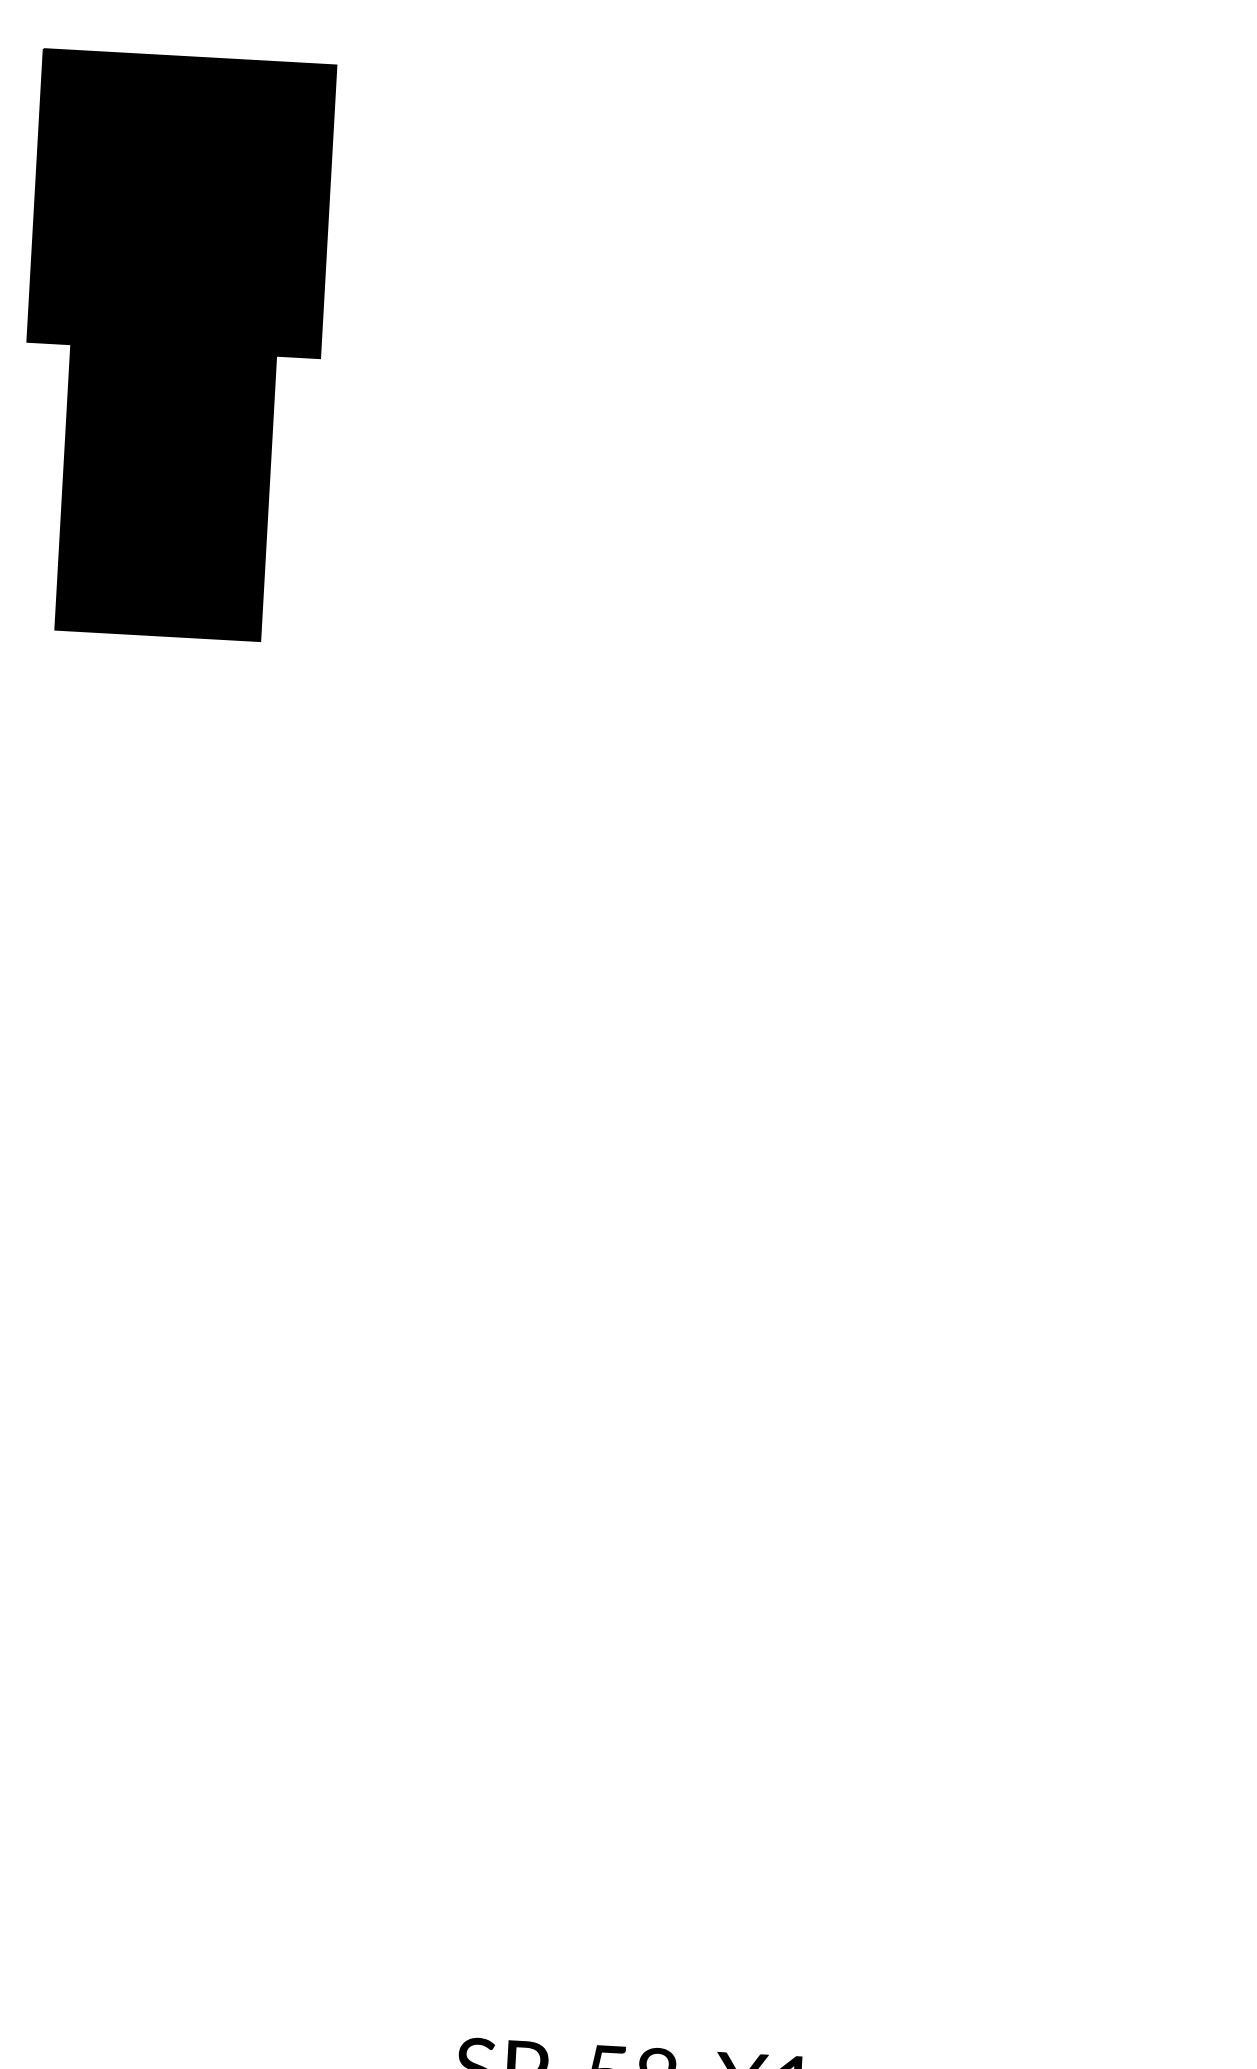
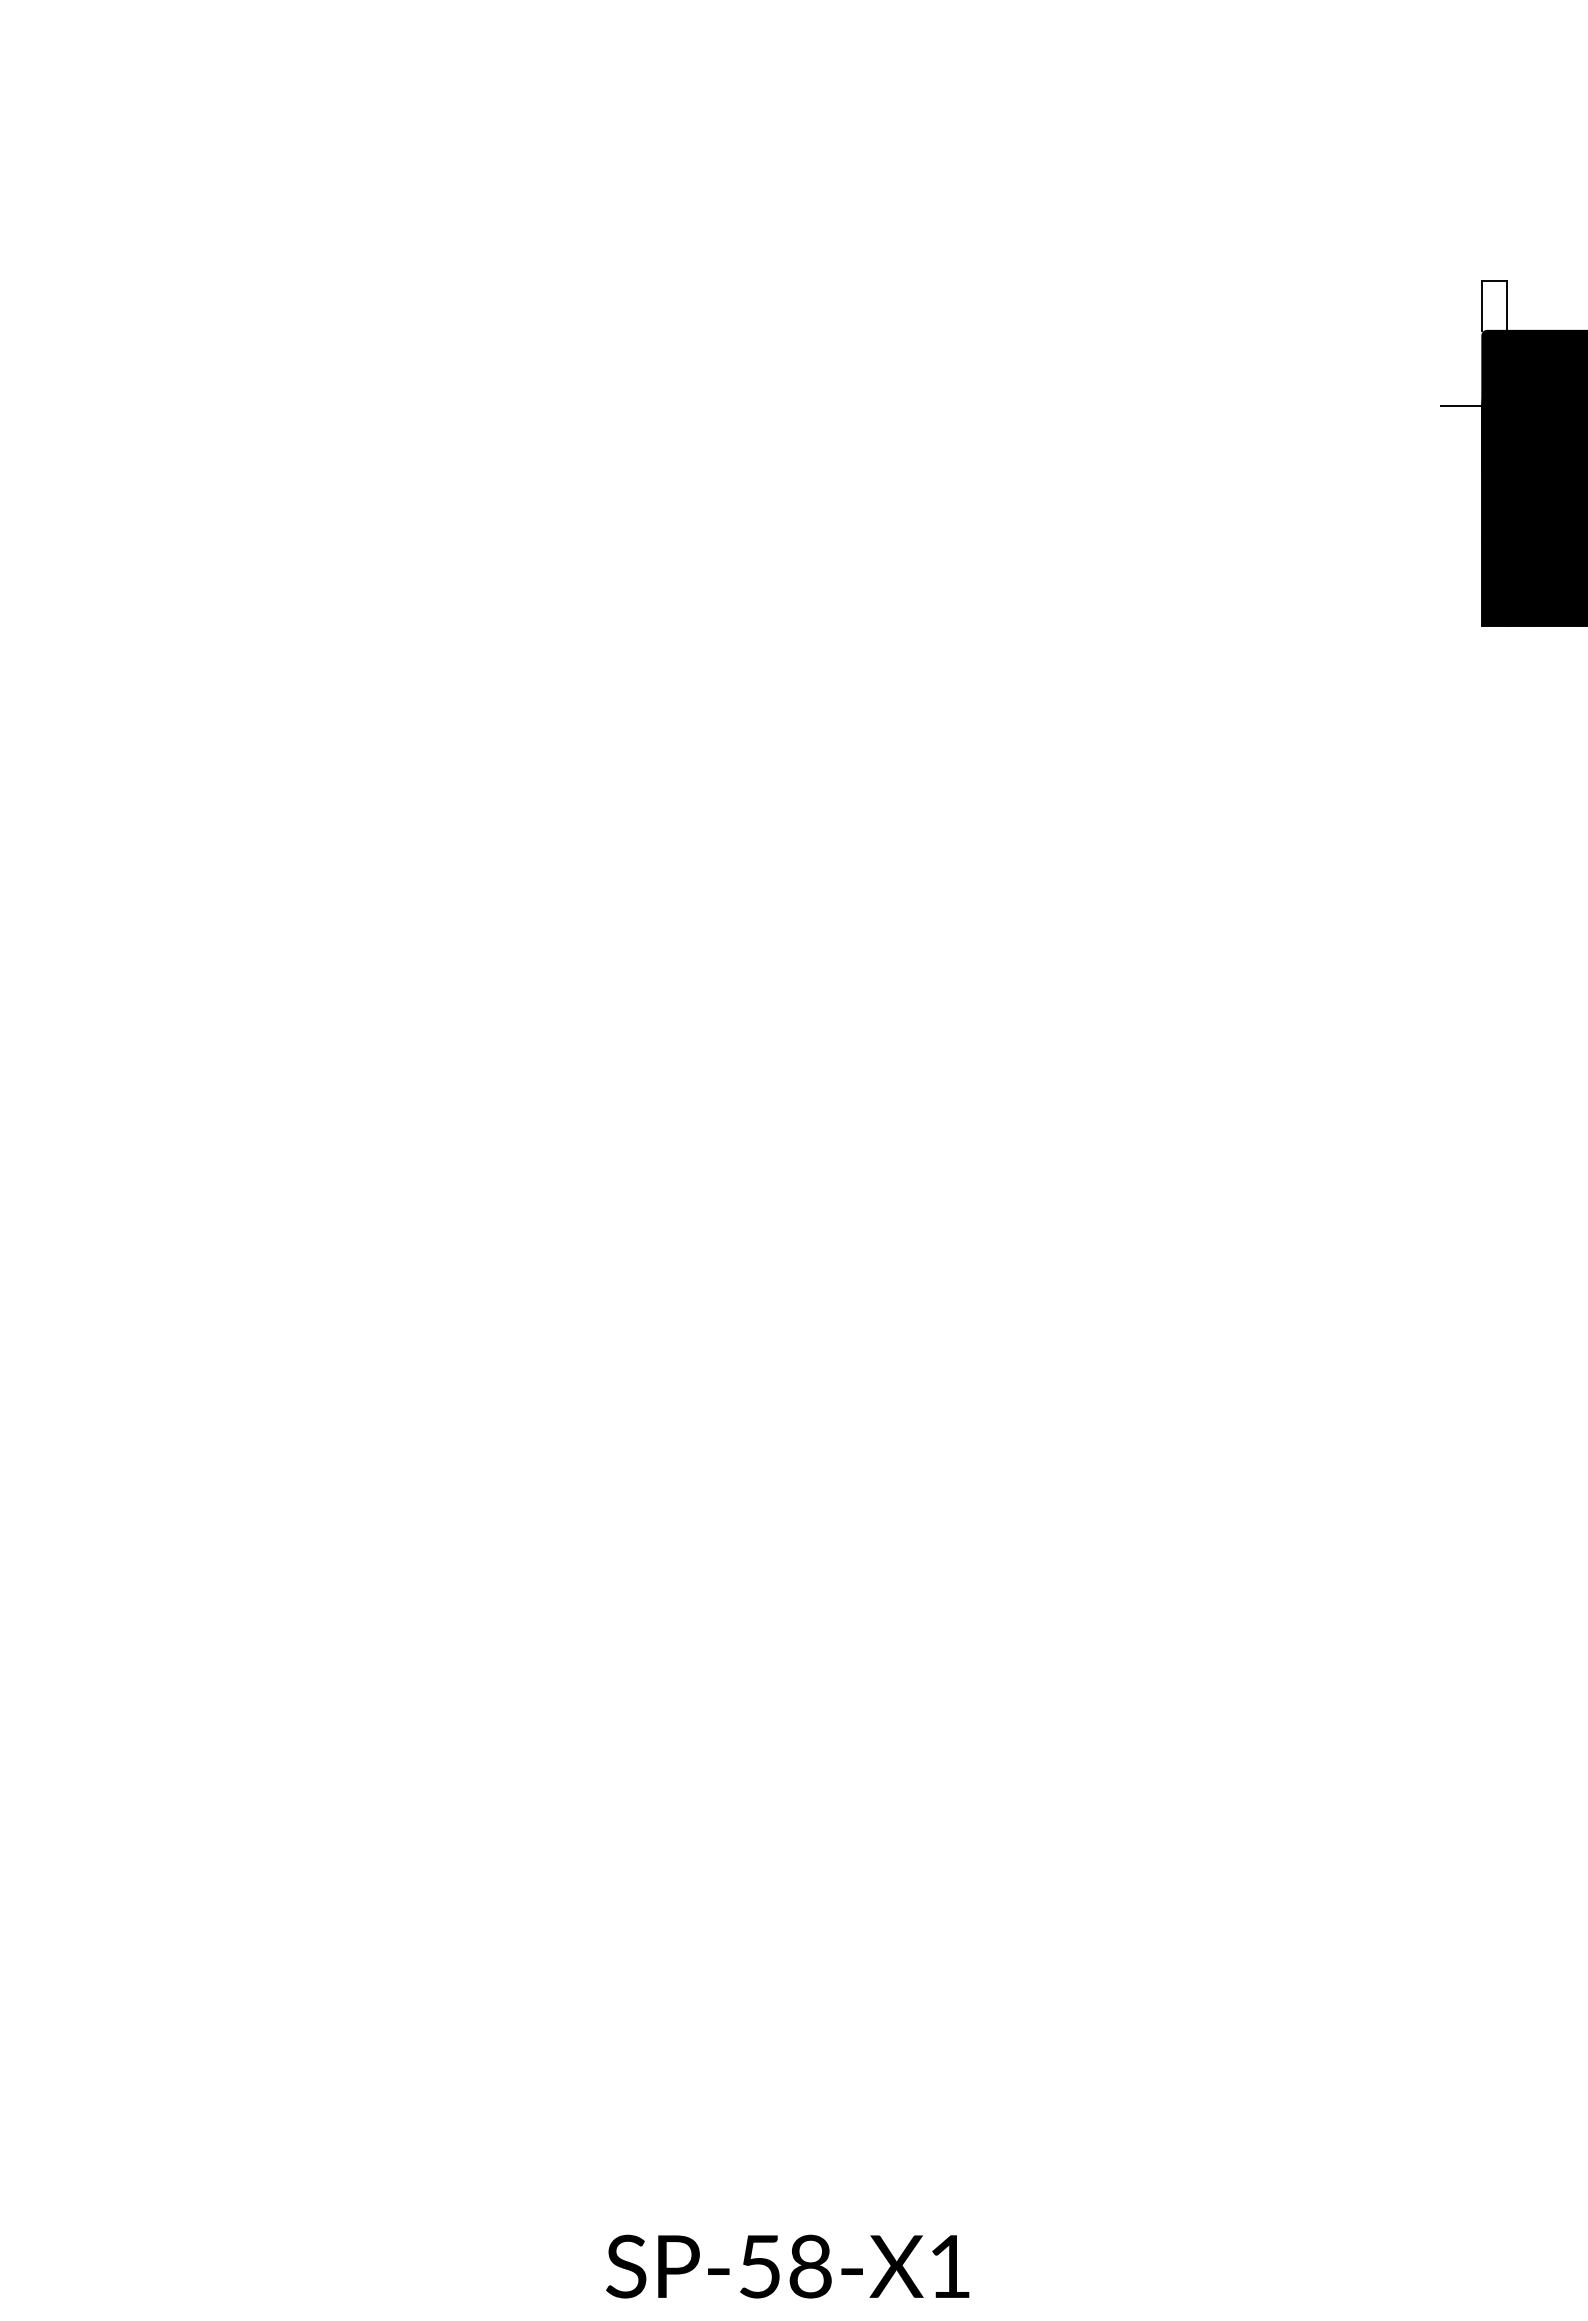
part: (173, 346) -> (222, 537), removed

